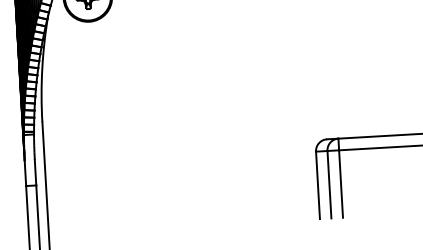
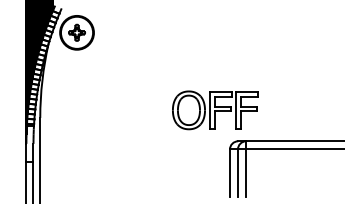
part: (292, 97) -> (215, 110), added

